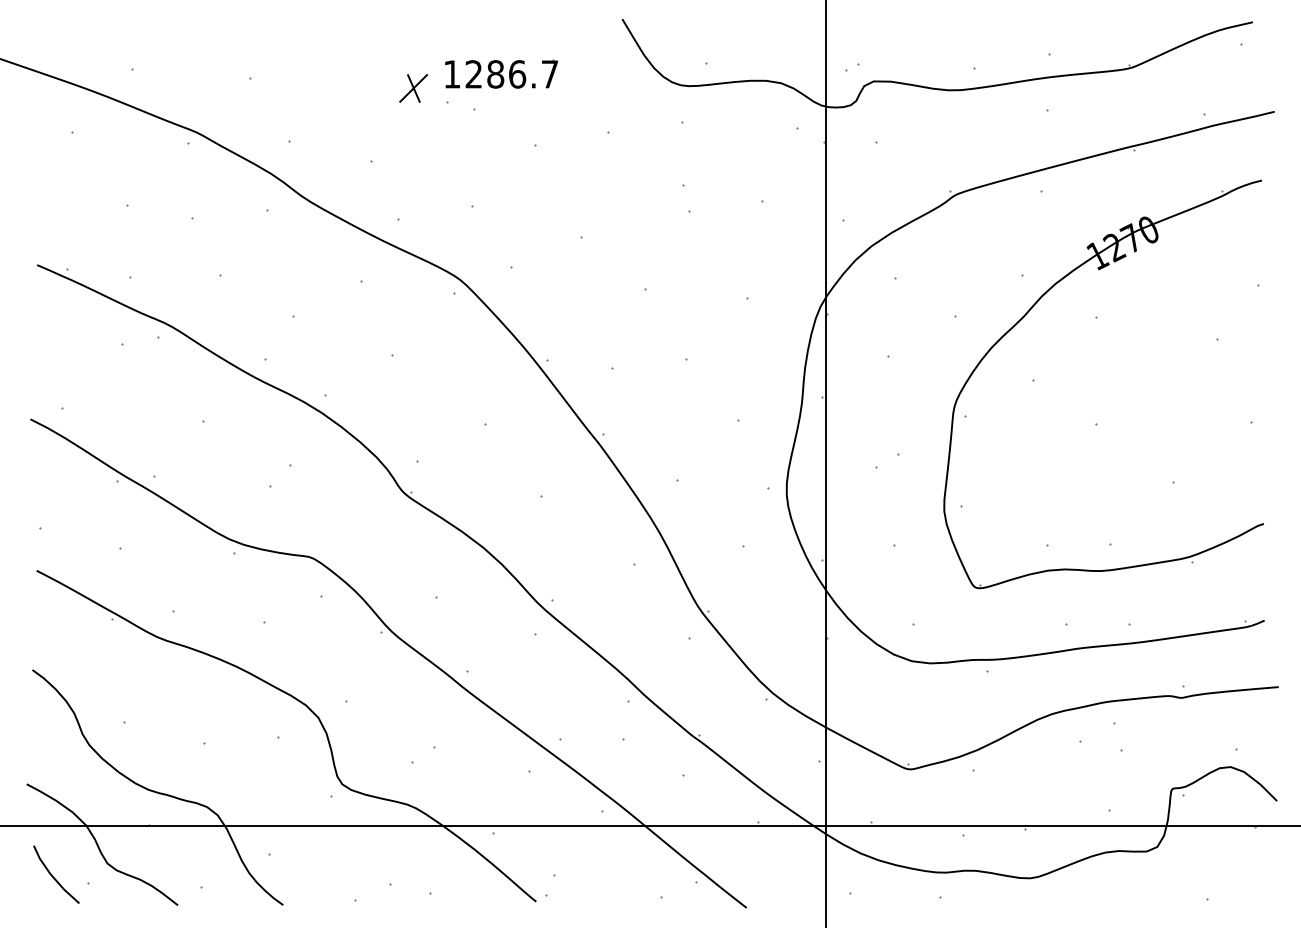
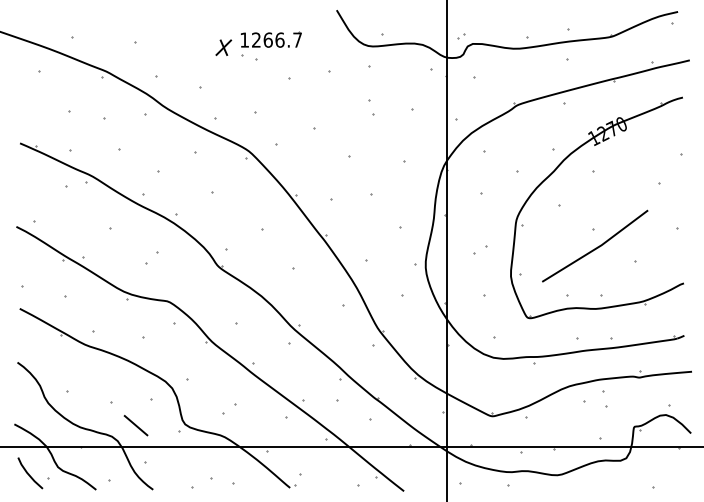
text: (494, 73) -> (267, 39), 1286.7 -> 1266.7
line: (1100, 457) -> (595, 247), added
line: (250, 786) -> (135, 425), added

